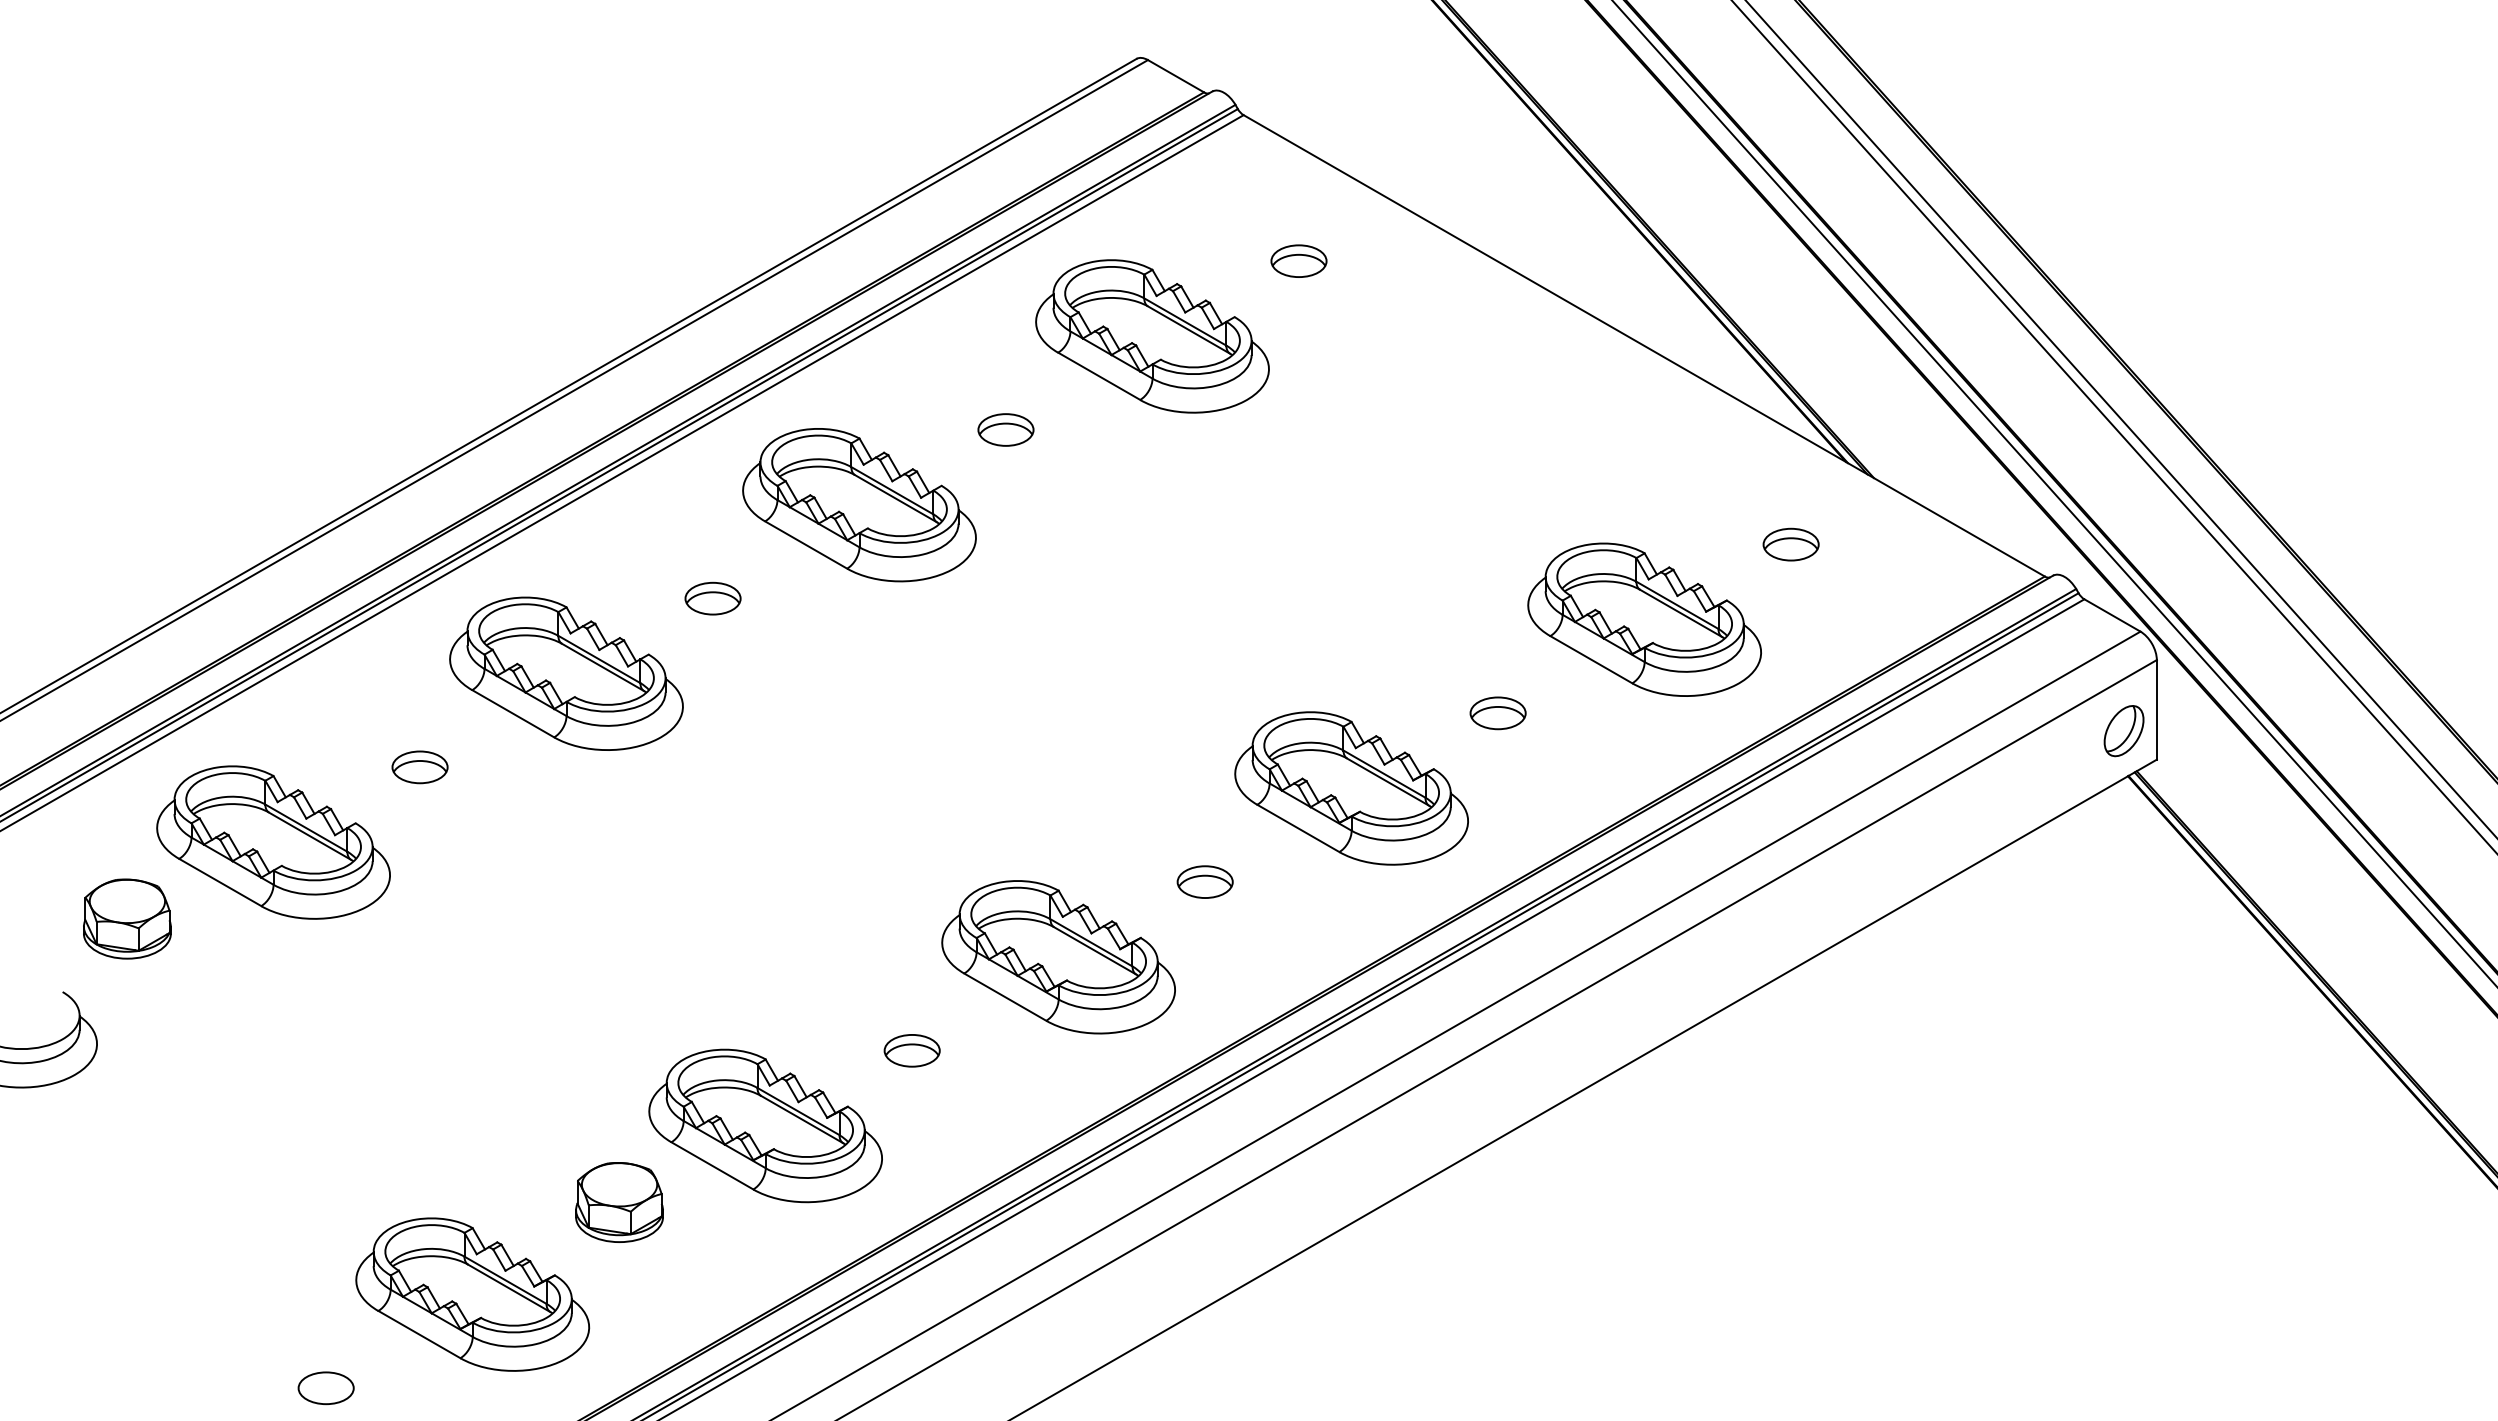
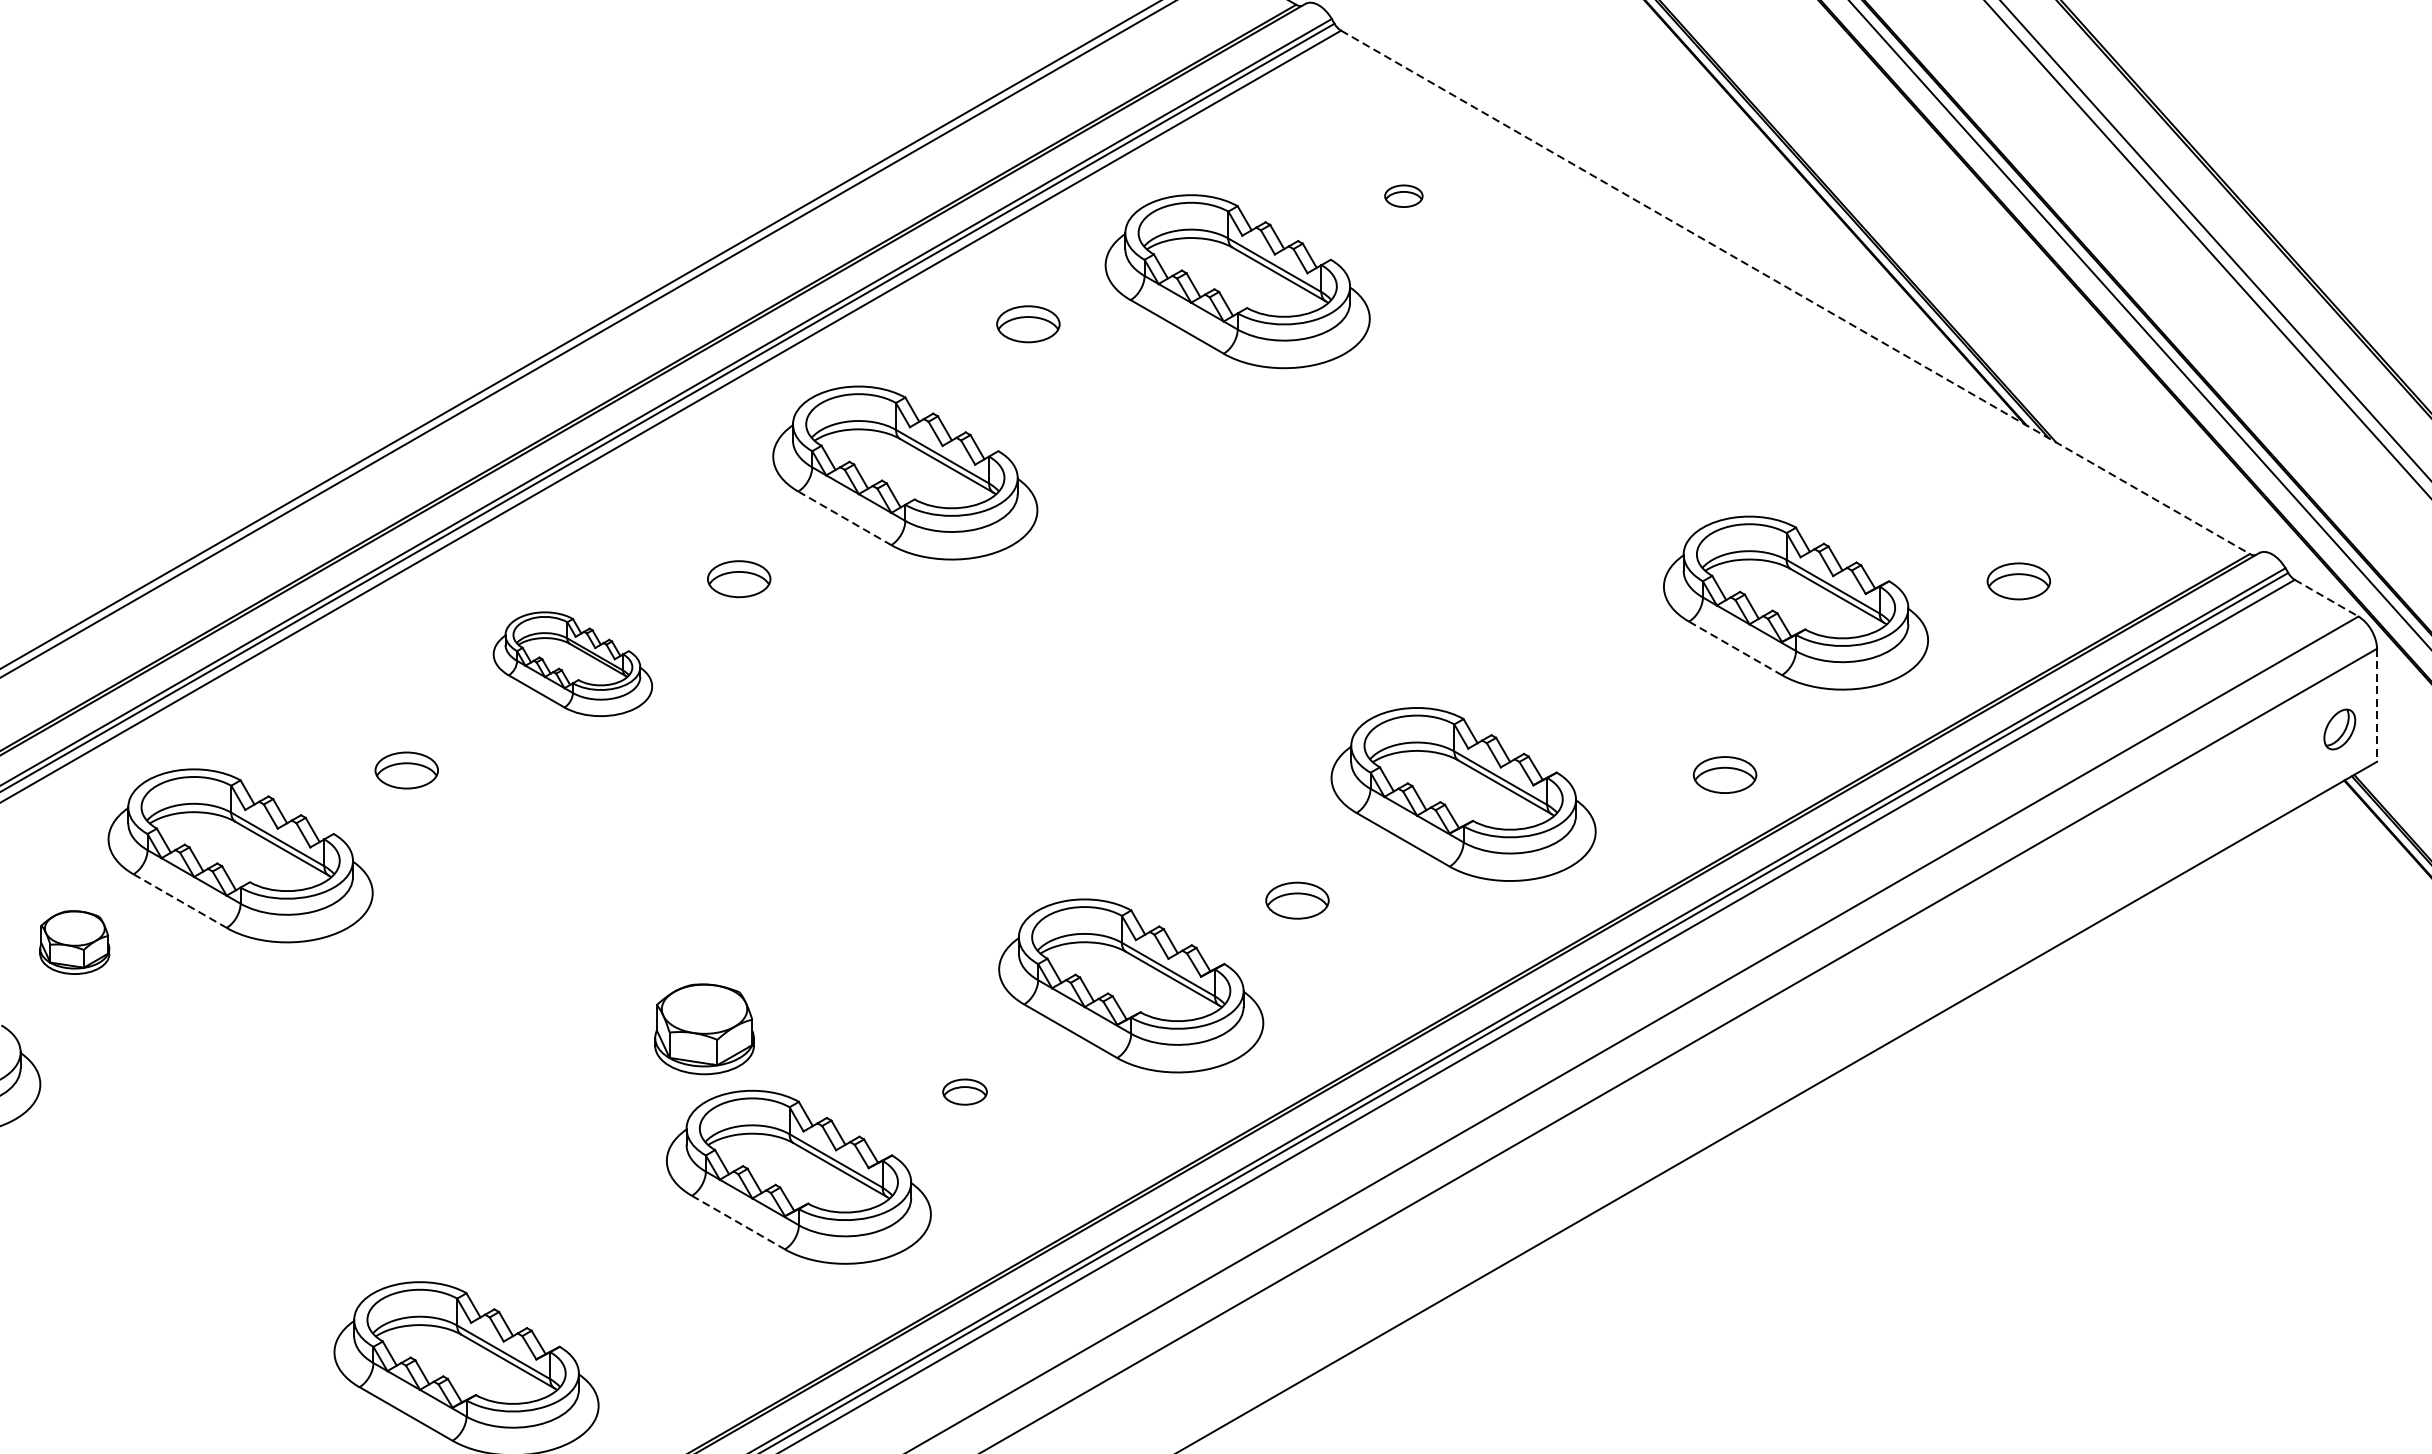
part: (1298, 260) -> (1403, 195), size x0.6
line: (1644, 346) -> (1795, 293), solid -> dashed
part: (1005, 429) -> (1027, 323), moved
part: (1790, 544) -> (2018, 581), moved
line: (806, 545) -> (845, 518), solid -> dashed
line: (2112, 615) -> (2326, 598), solid -> dashed
line: (1591, 659) -> (1735, 648), solid -> dashed
part: (566, 673) -> (572, 664), size x0.6
line: (2156, 709) -> (2376, 704), solid -> dashed
part: (1497, 713) -> (1724, 775), moved
part: (2123, 731) -> (2339, 729), size x0.7
line: (220, 882) -> (180, 901), solid -> dashed
part: (127, 918) -> (74, 941), size x0.7
part: (911, 1050) -> (964, 1091), size x0.7
line: (712, 1166) -> (738, 1223), solid -> dashed
part: (619, 1202) -> (704, 1029), moved

